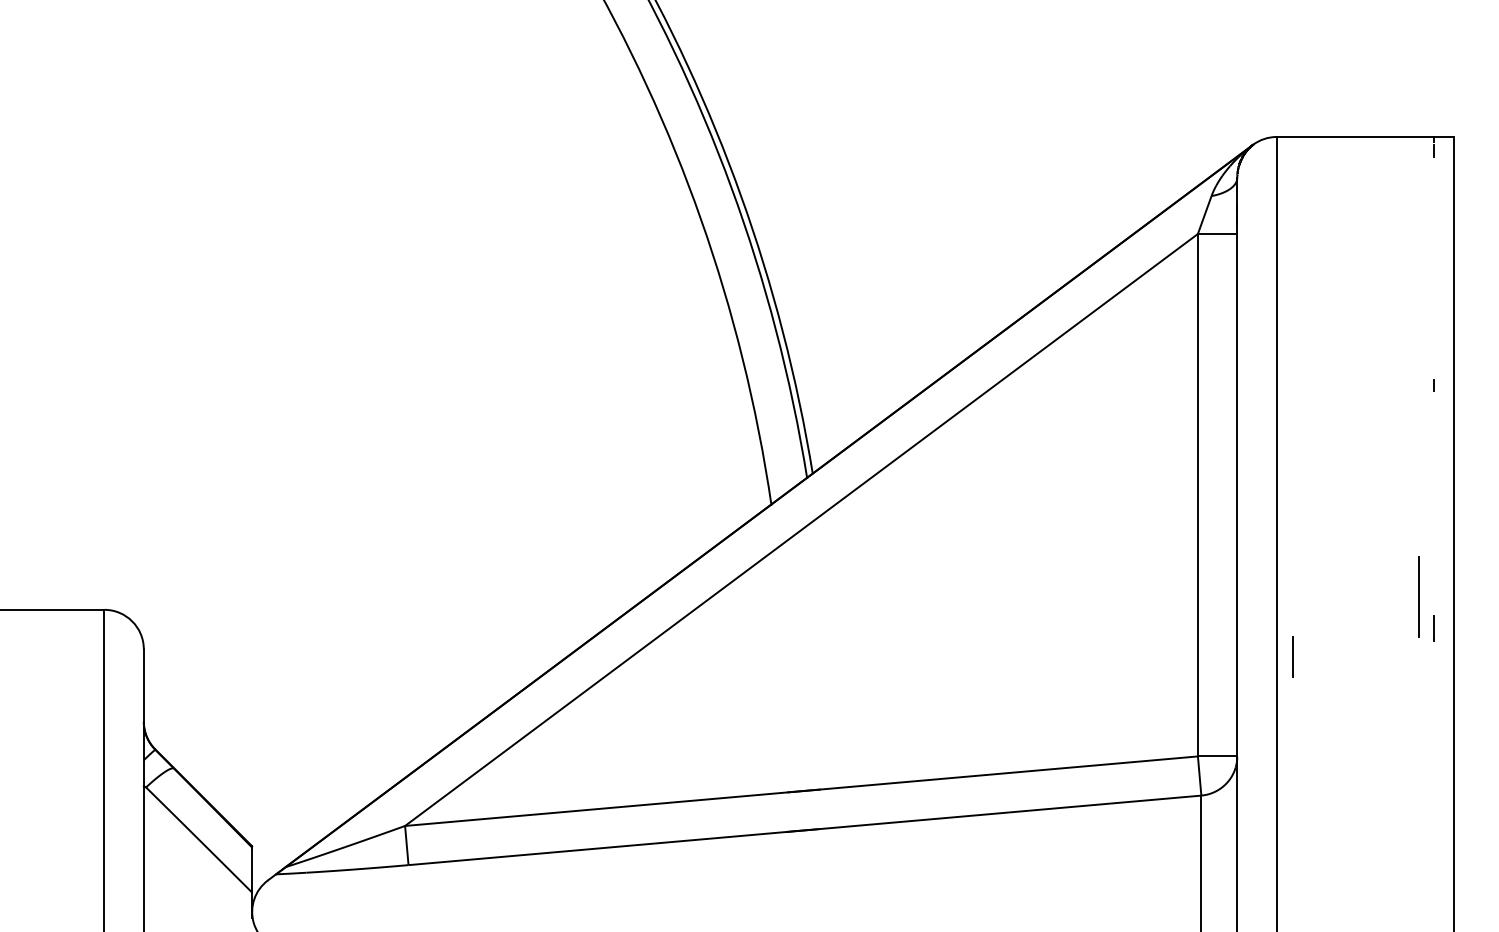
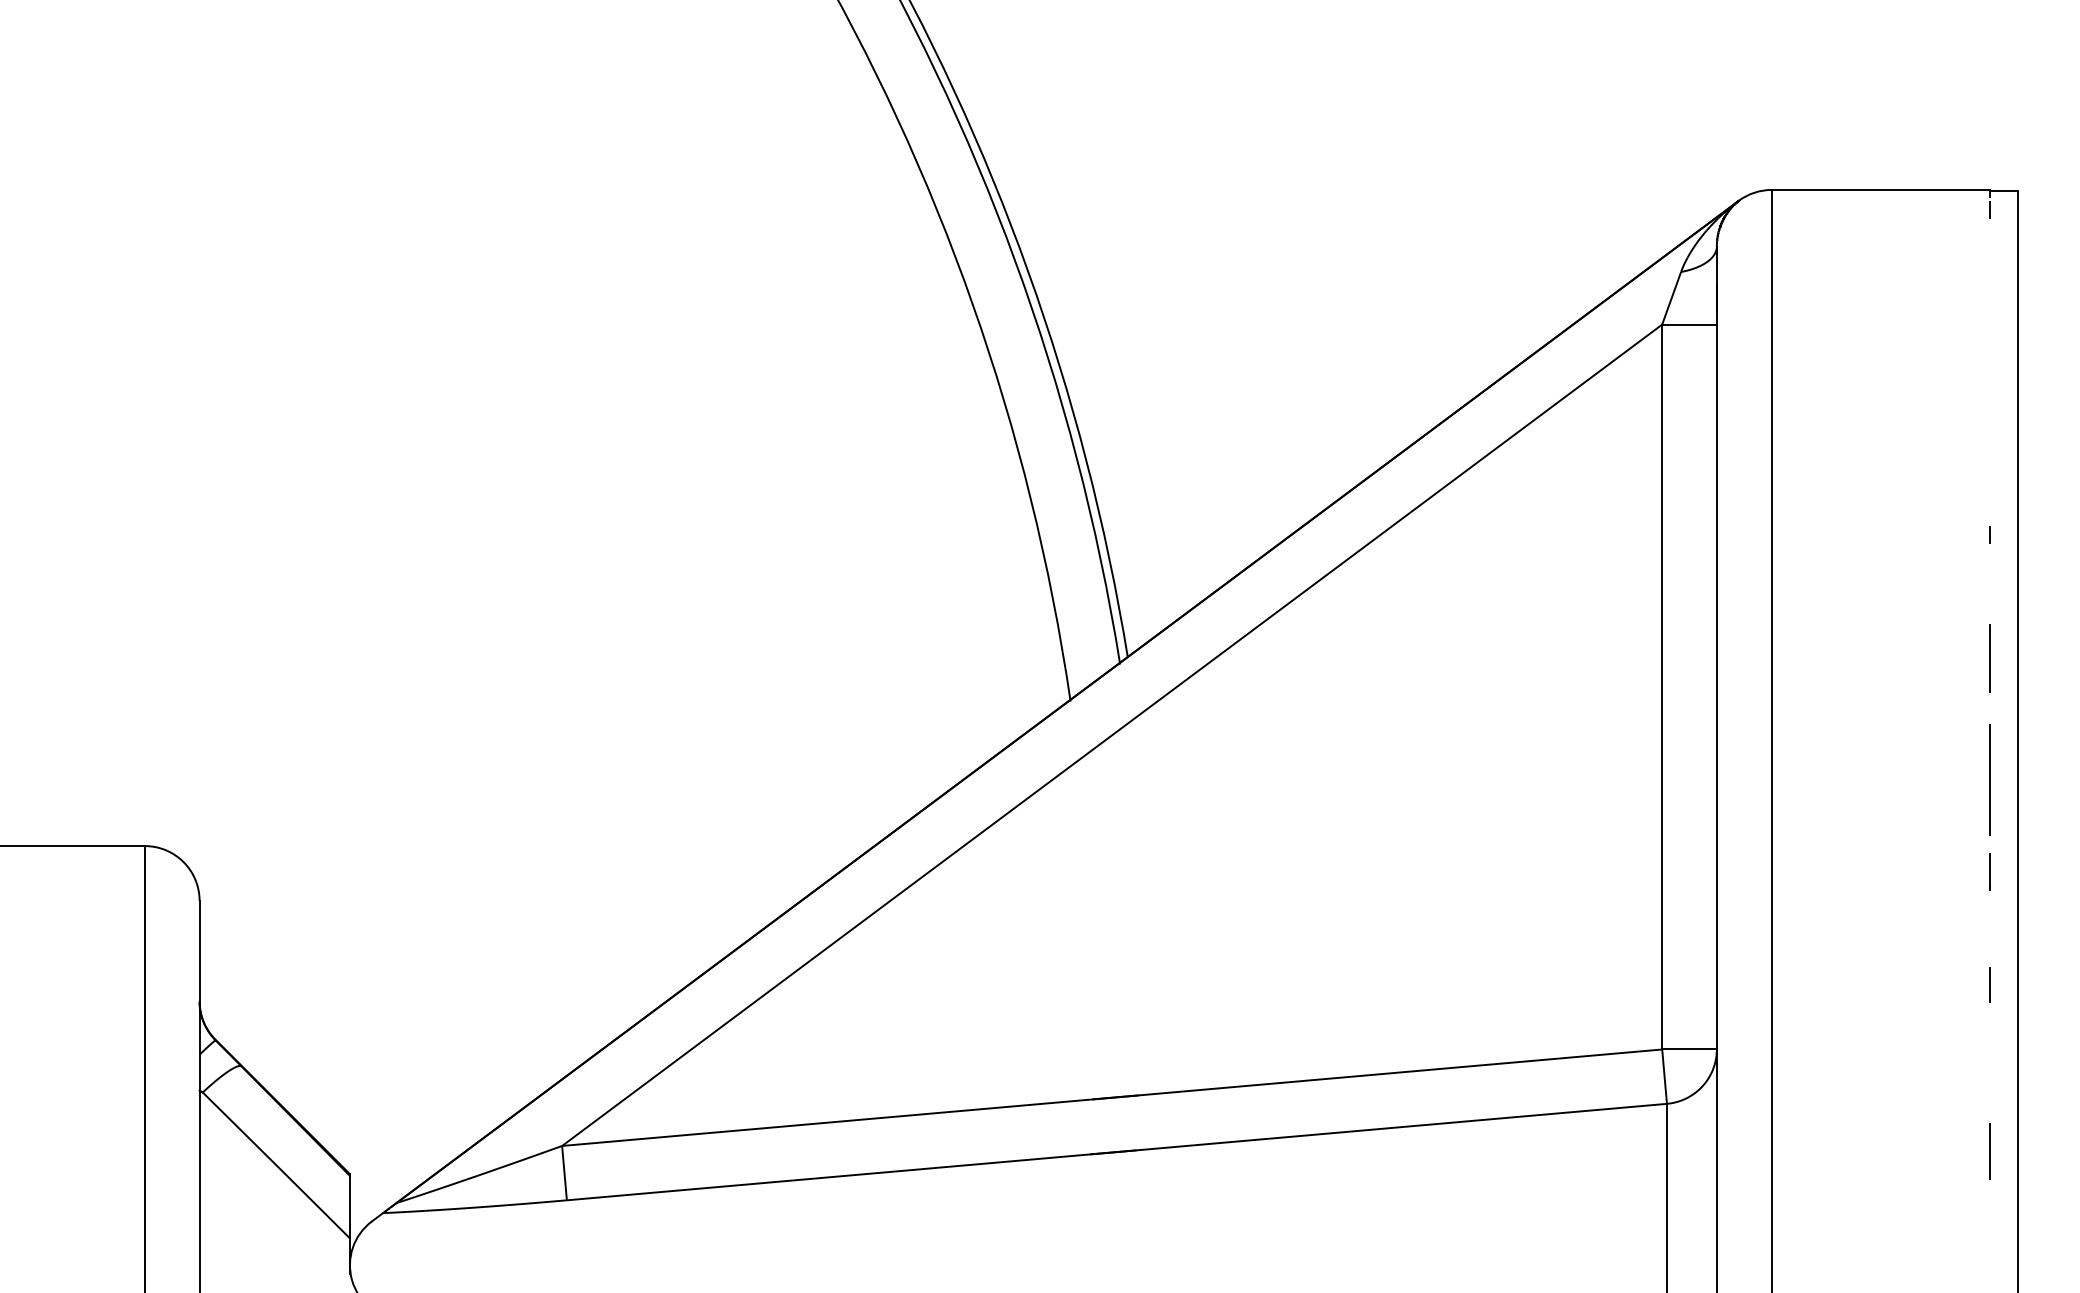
line: (1434, 474) -> (1990, 658), added
line: (1417, 596) -> (1989, 779), moved
line: (1292, 656) -> (1989, 1151), moved
line: (1434, 709) -> (1990, 984), added

